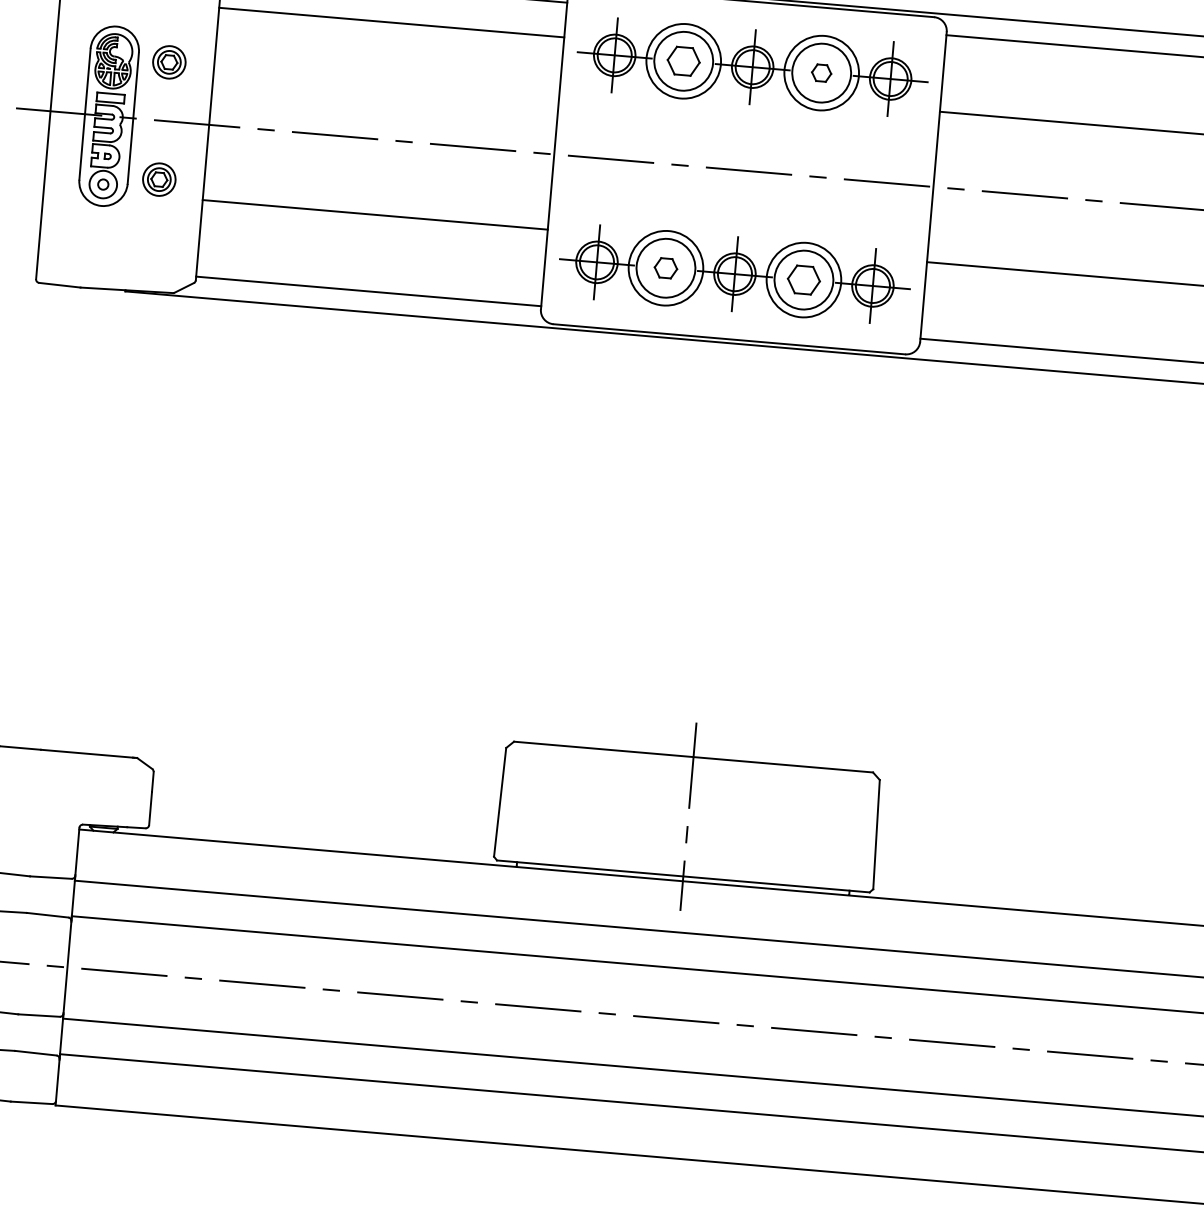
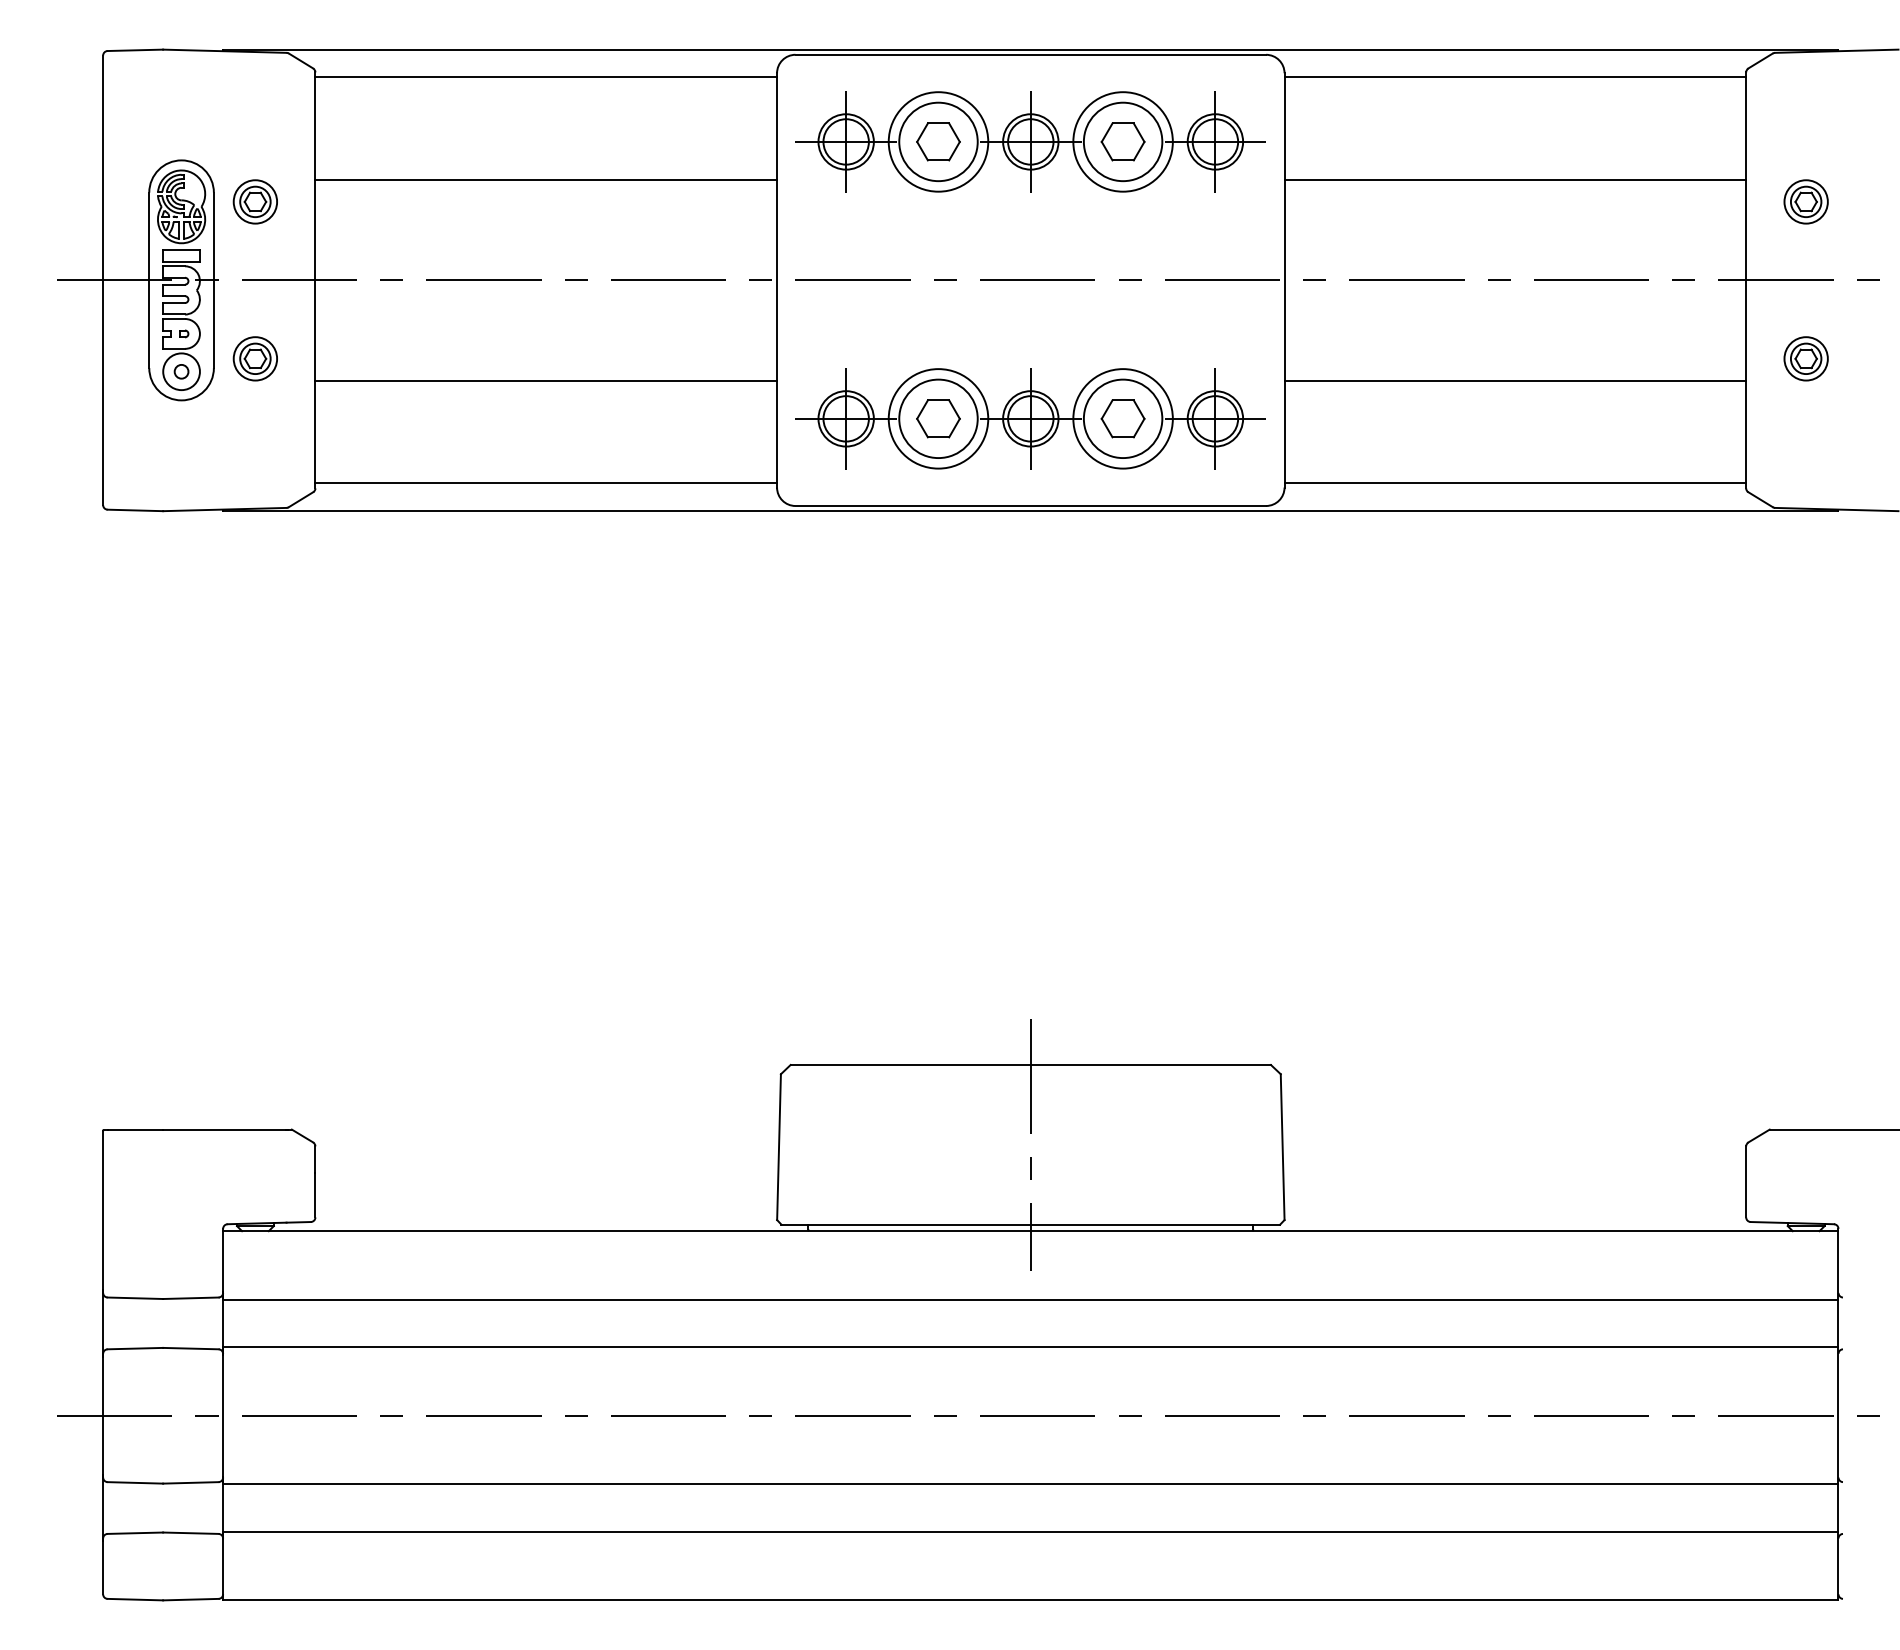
line: (391, 22) -> (546, 179), moved
part: (821, 72) -> (1122, 141), size x1.67
part: (666, 268) -> (938, 418), size x1.43

